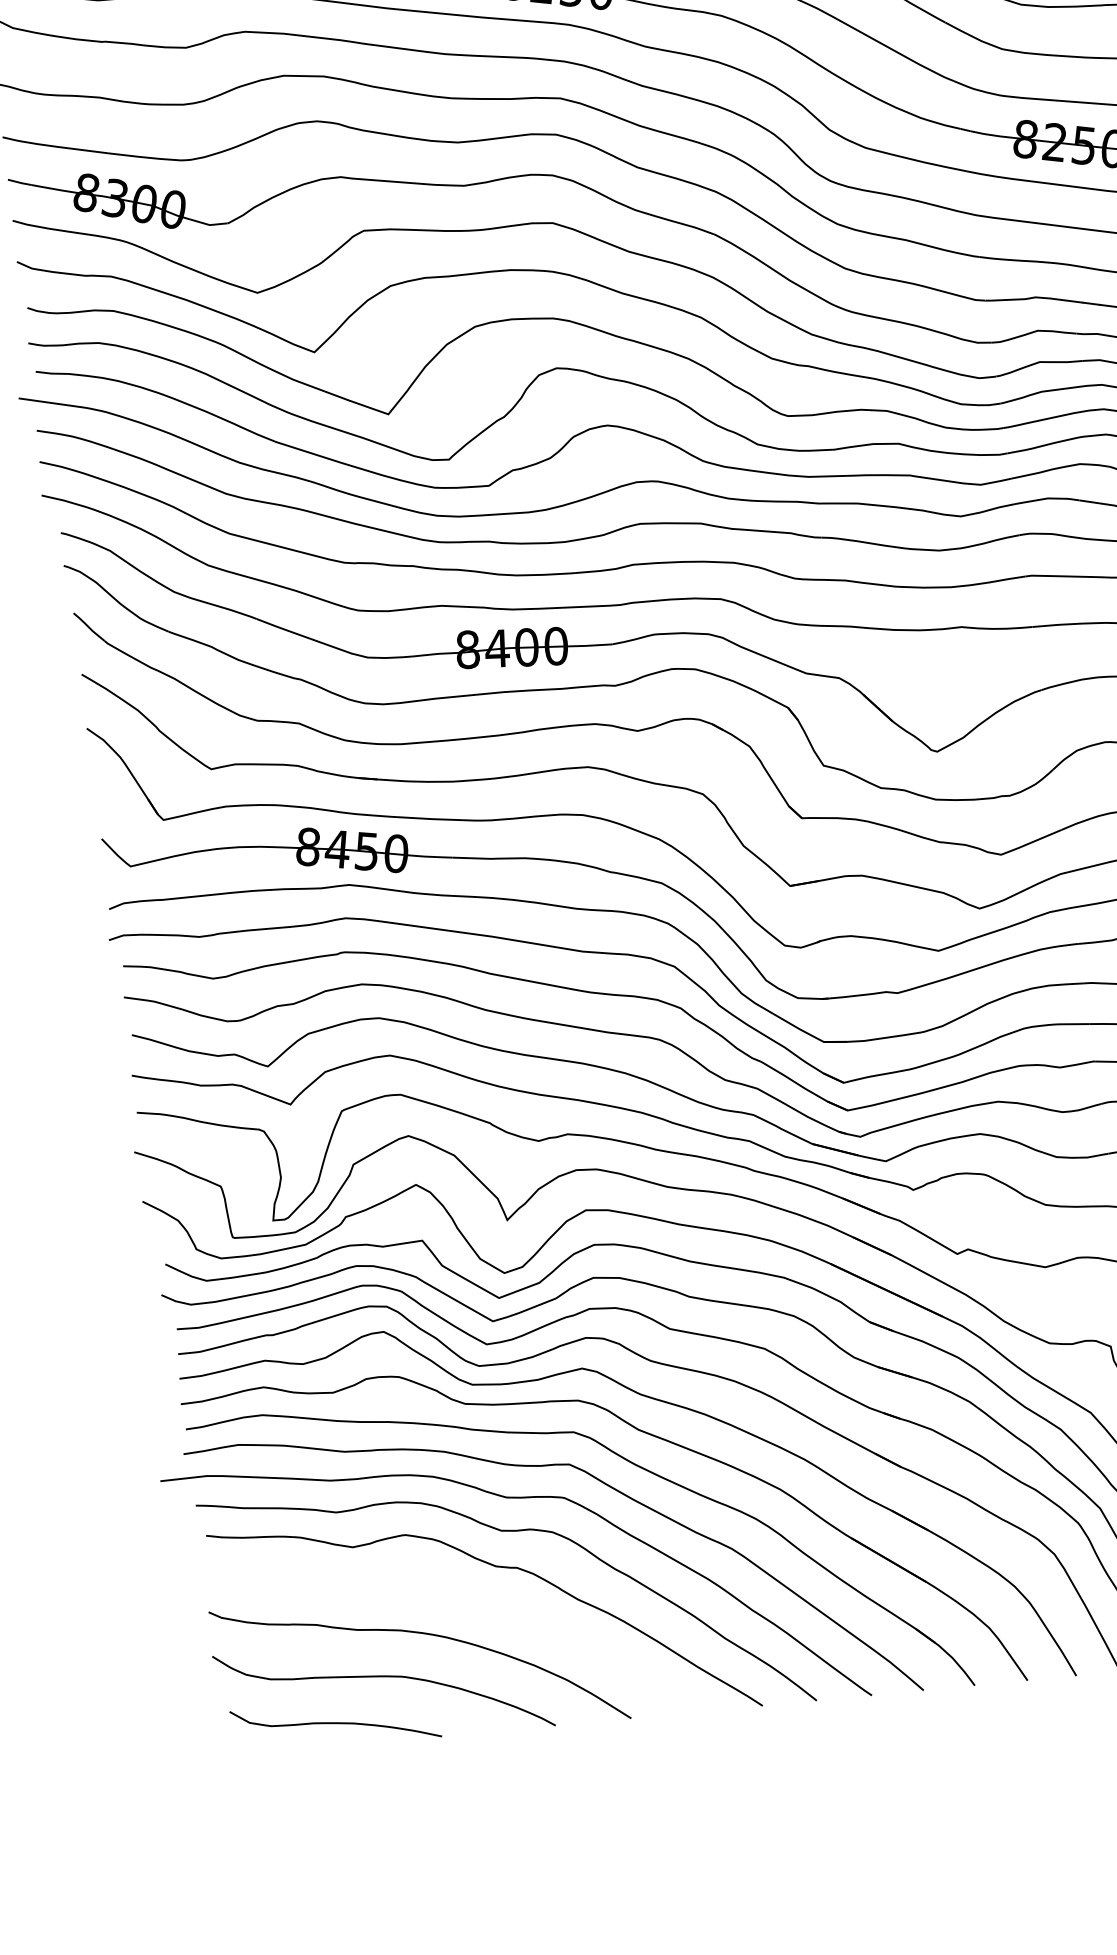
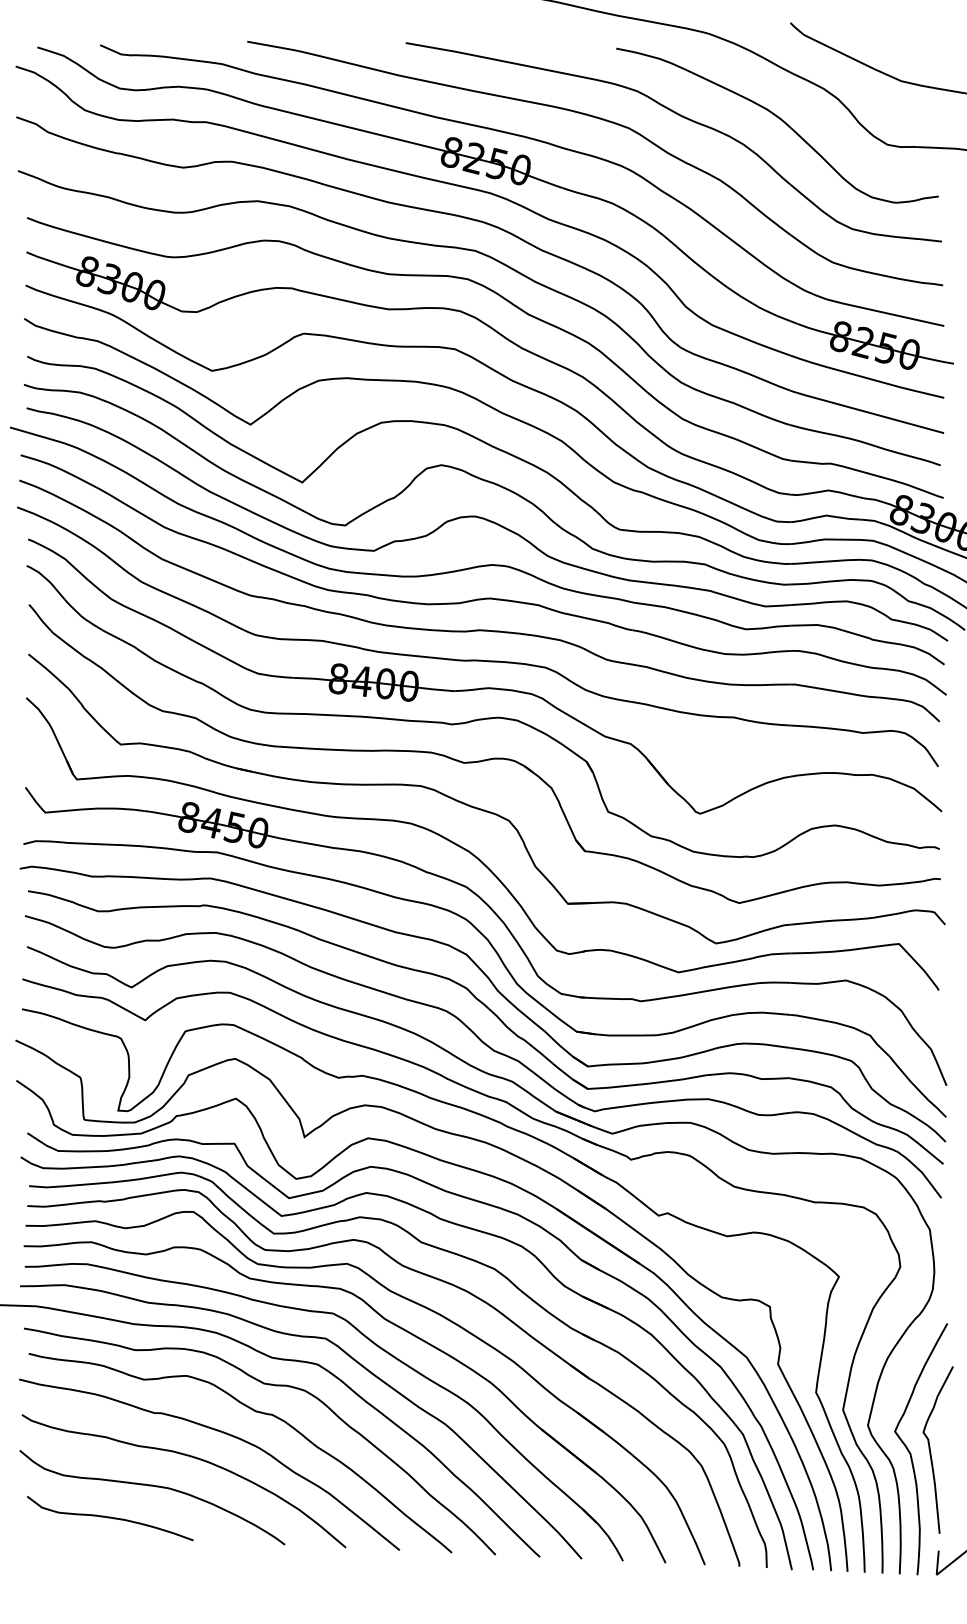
curve: (458, 1599) -> (222, 1433), added

